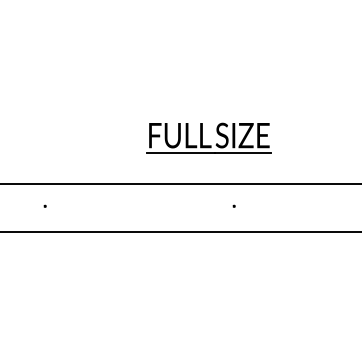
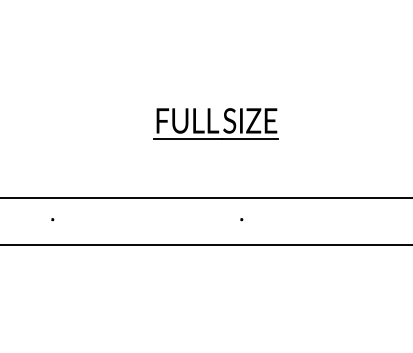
part: (207, 138) -> (215, 123), moved

